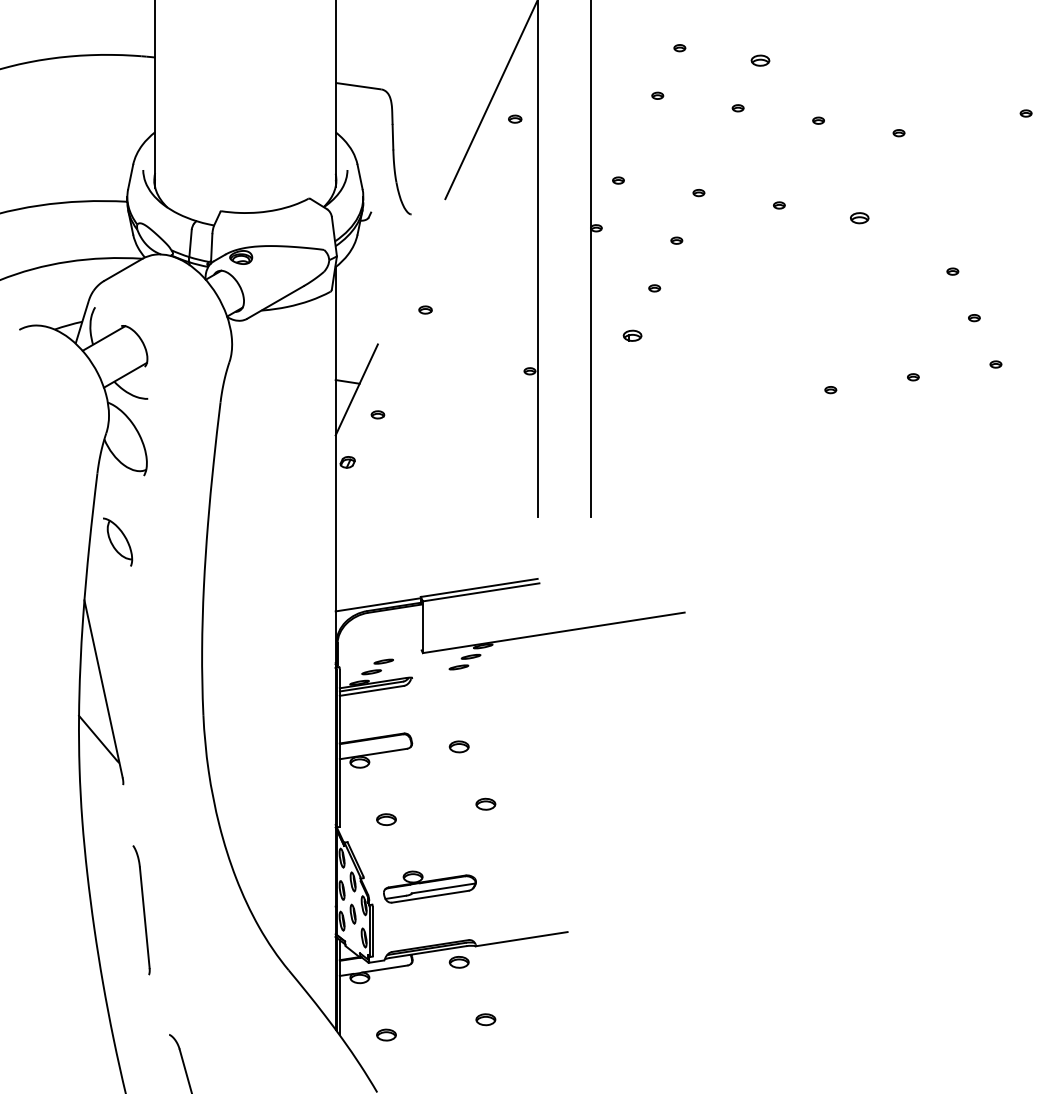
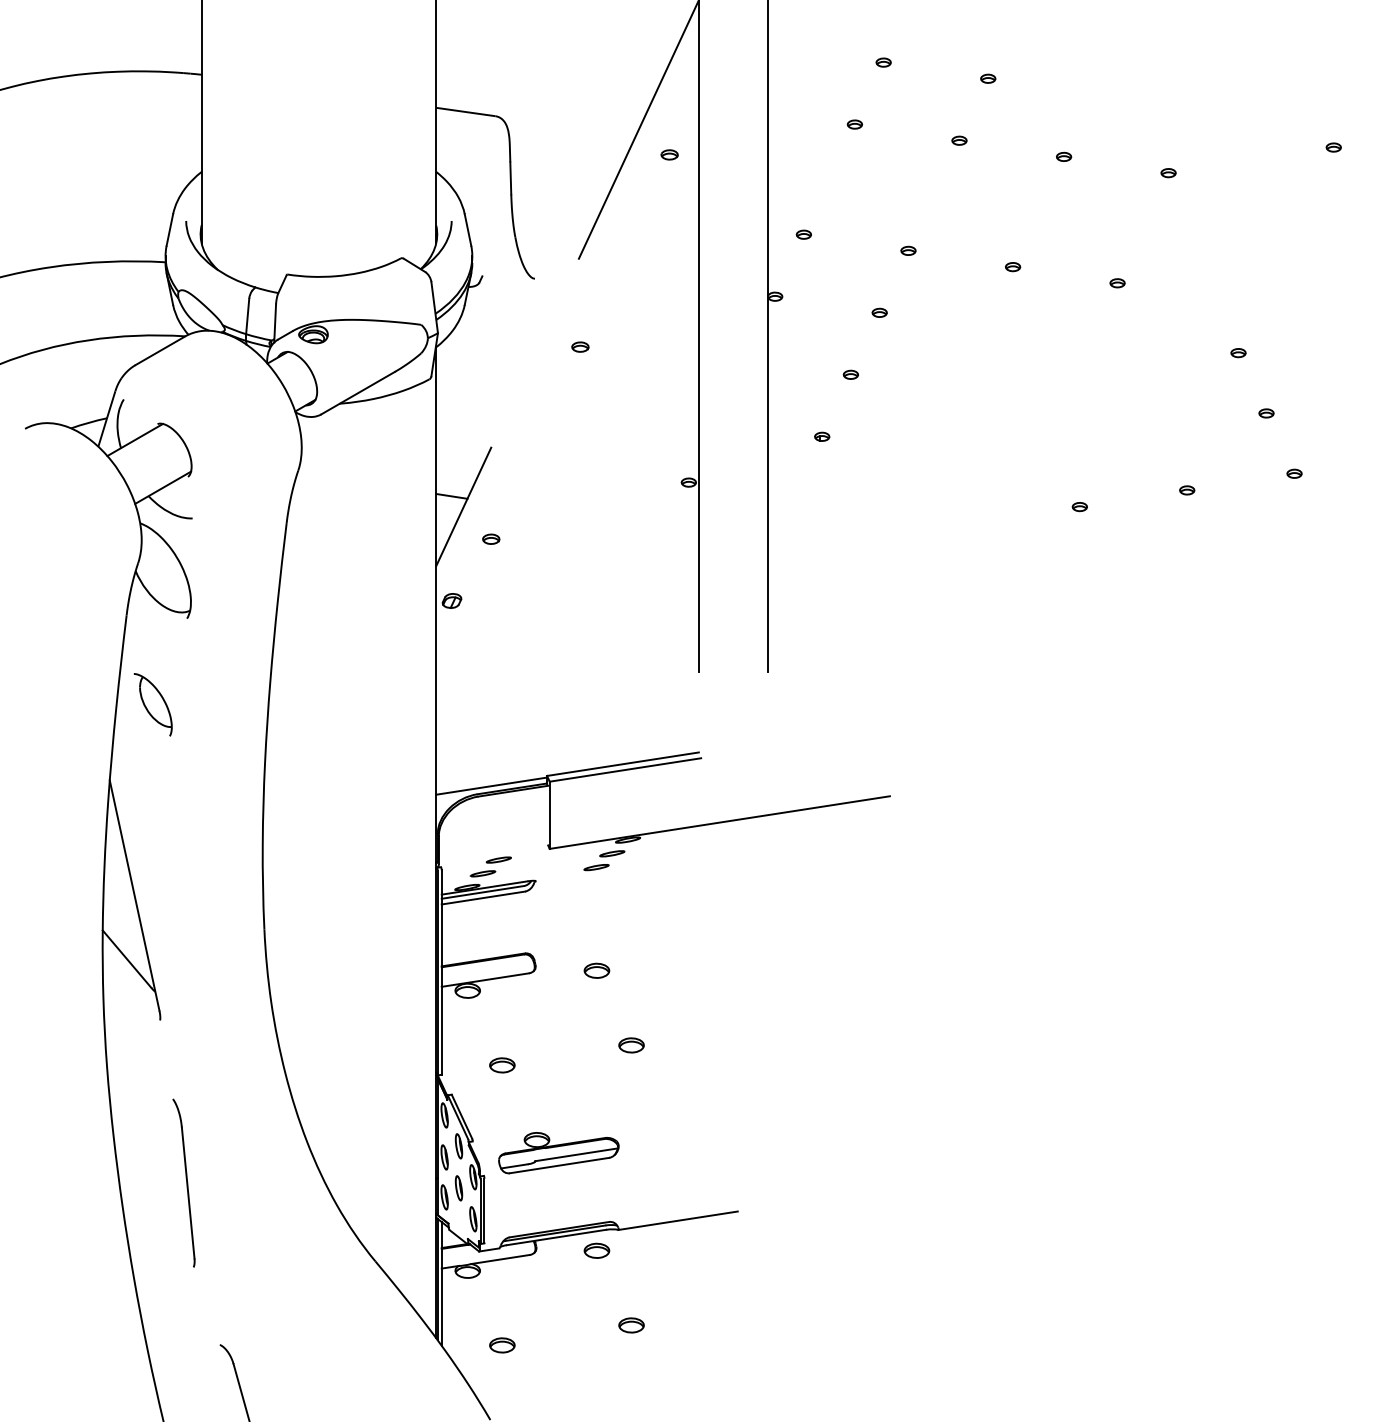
part: (759, 60) -> (987, 78), size x0.62
part: (859, 217) -> (1117, 282), size x0.62
part: (425, 309) -> (580, 346), moved
part: (632, 336) -> (822, 437), size x0.62

